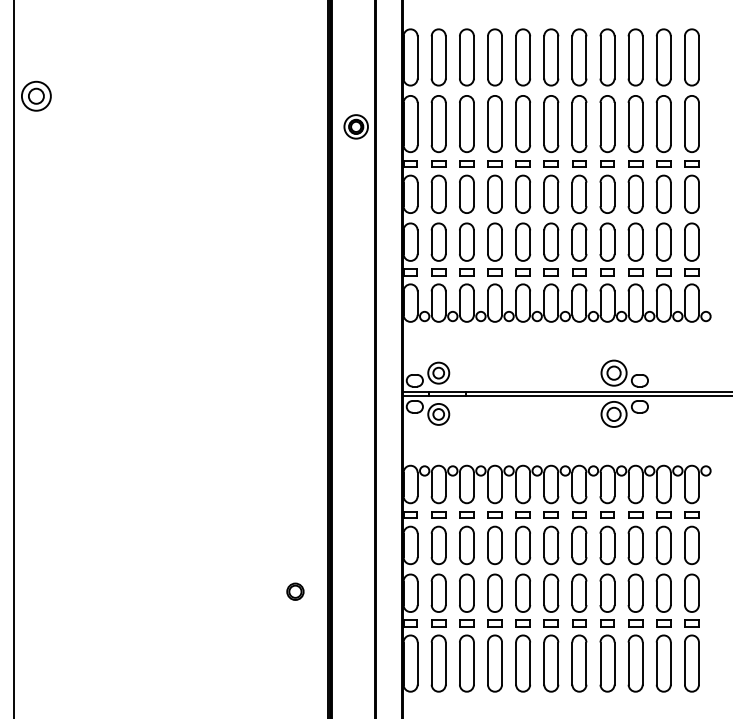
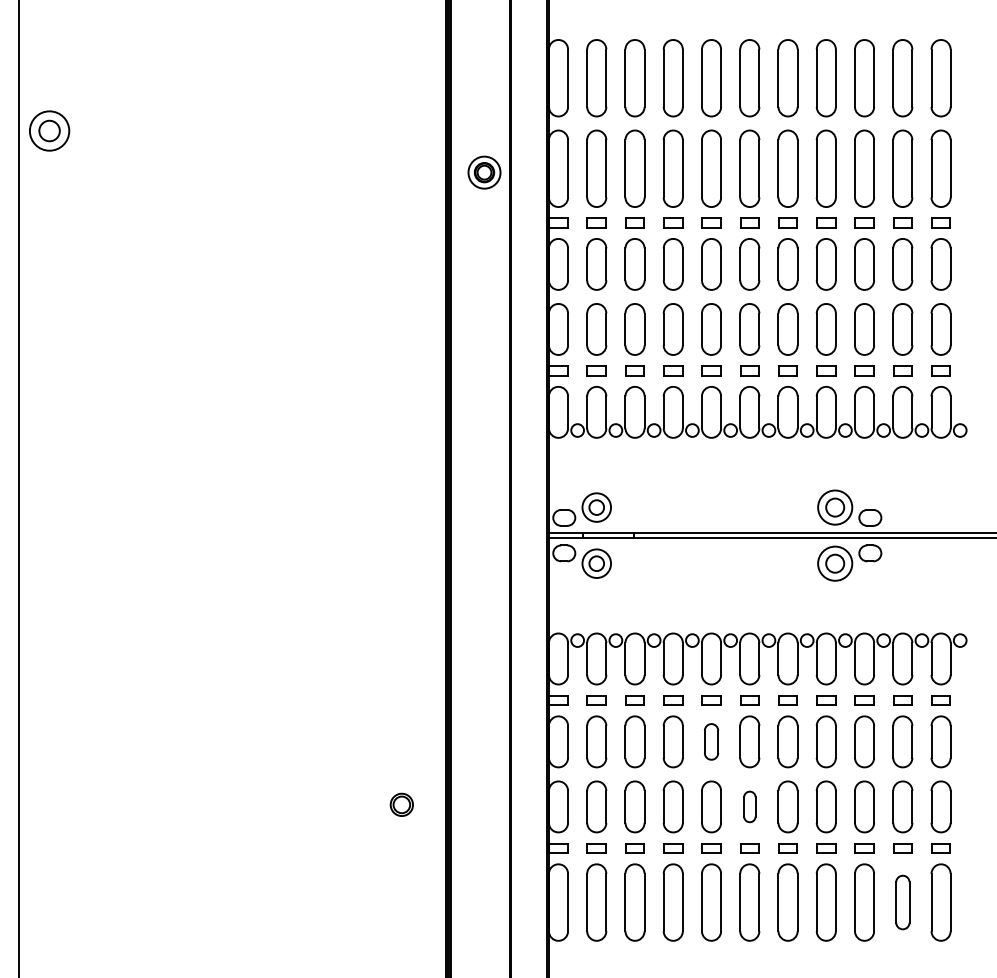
part: (523, 545) -> (711, 741), size x0.7
part: (551, 592) -> (749, 806), size x0.6
part: (663, 663) -> (902, 902), size x0.7

